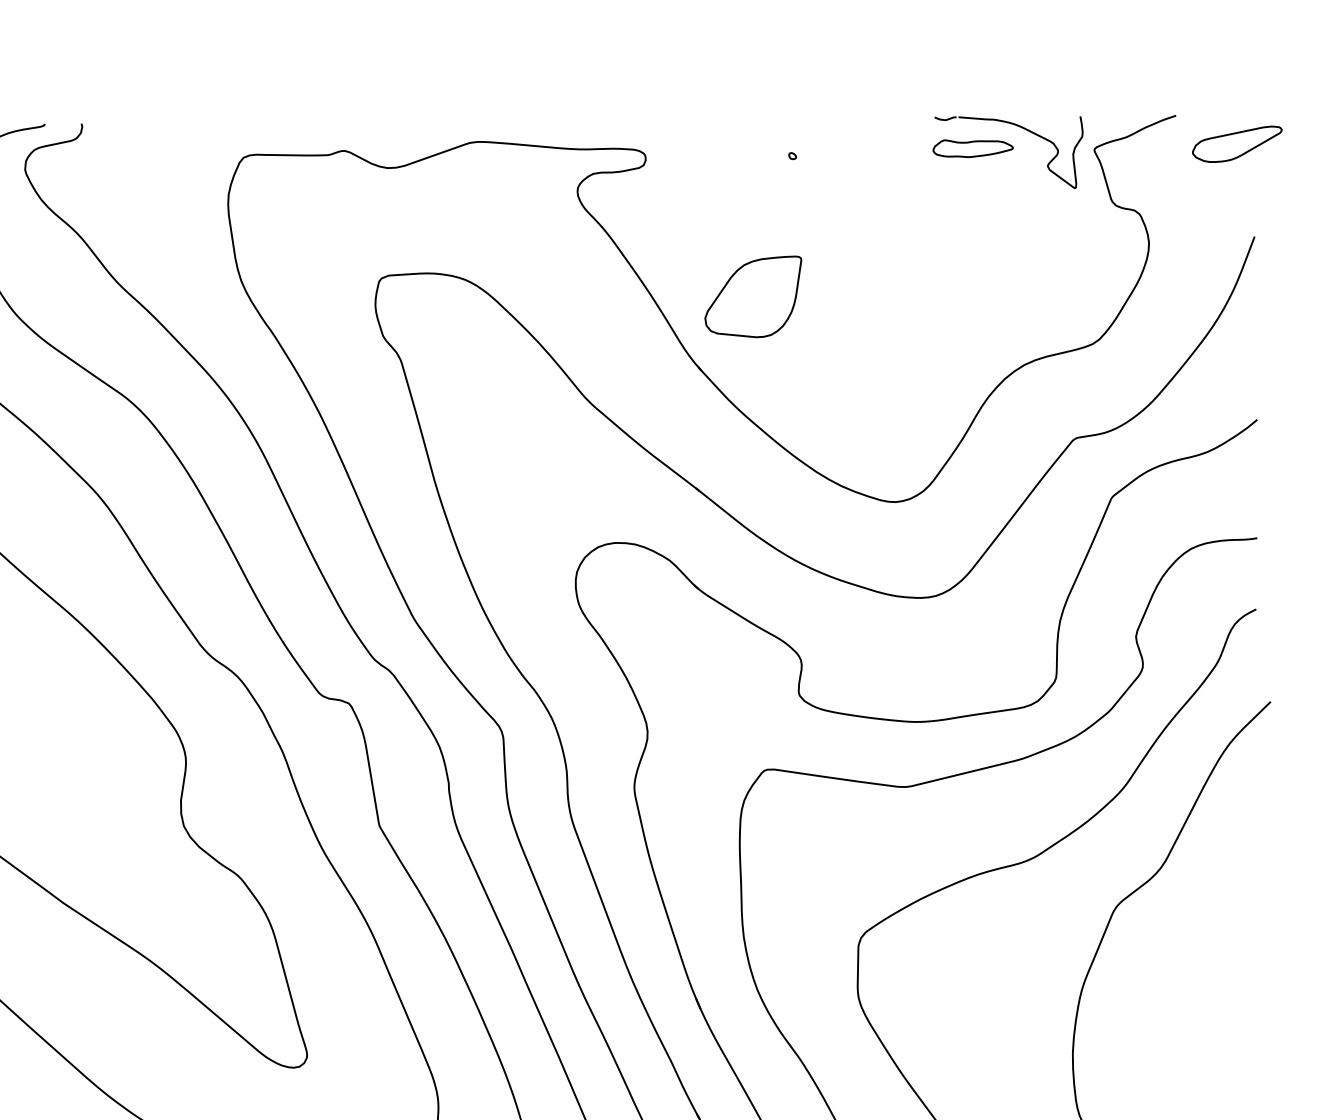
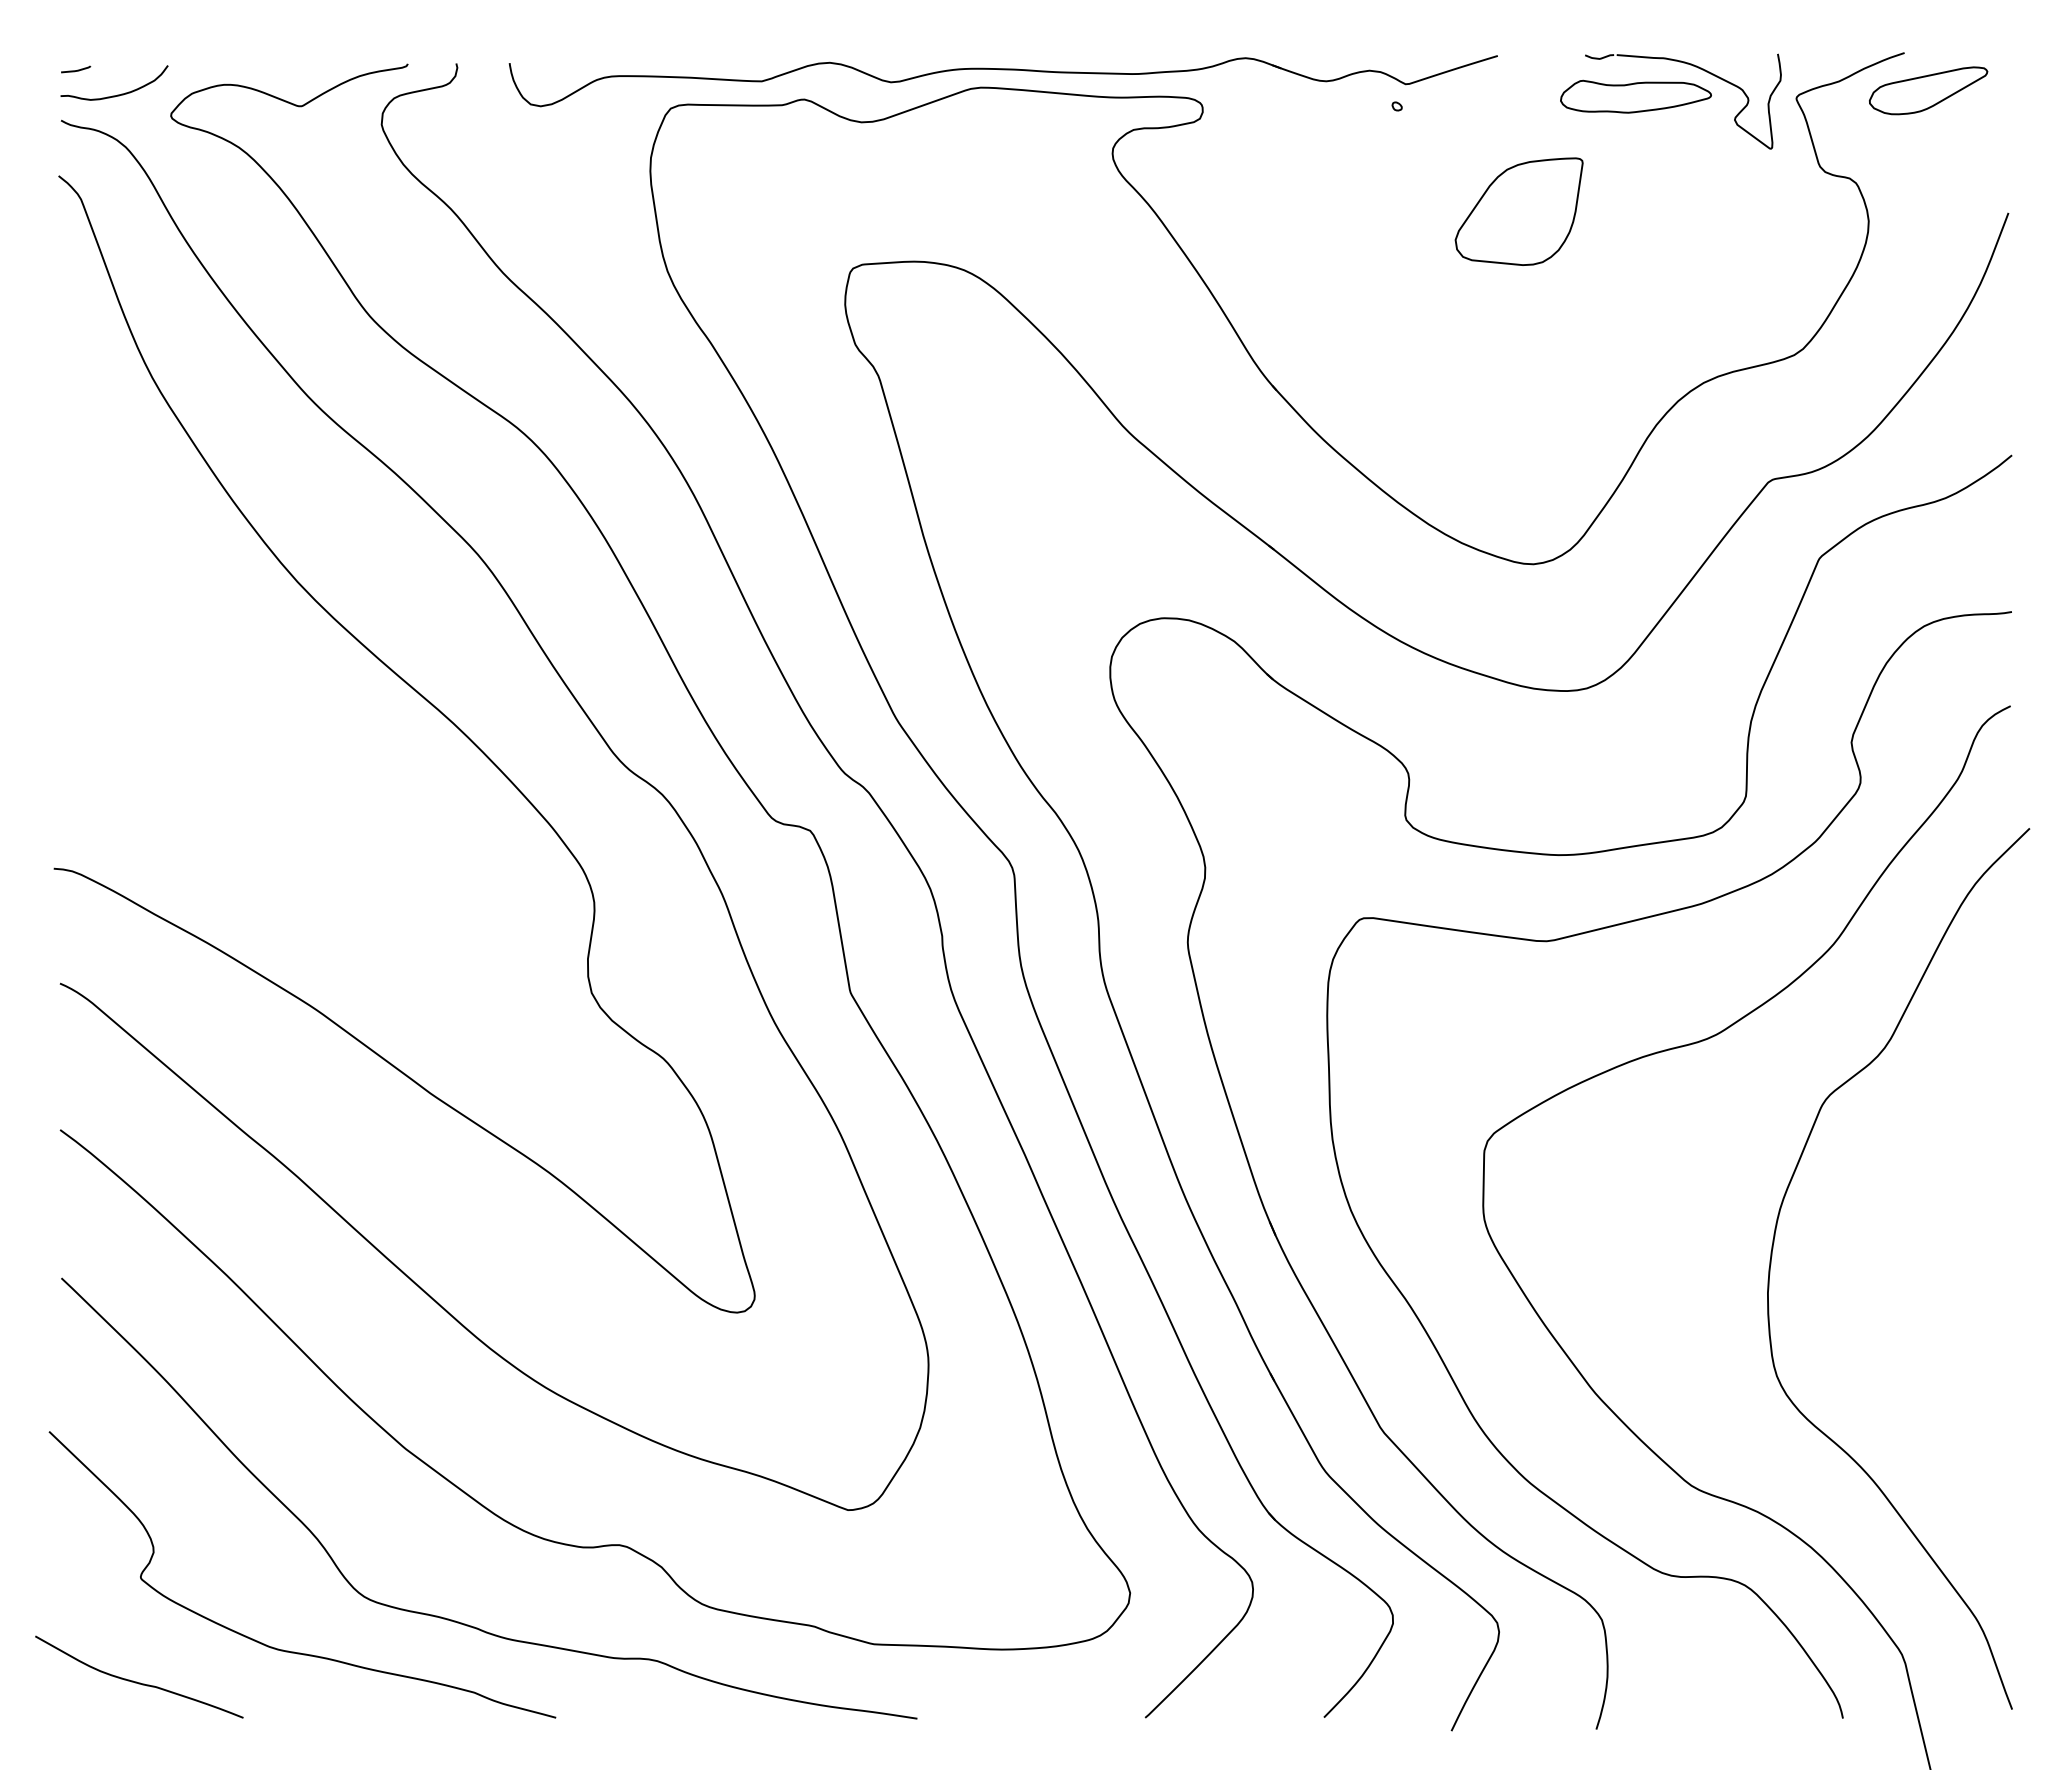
part: (494, 128) -> (1002, 70), added
part: (1237, 144) -> (1928, 90), moved
part: (972, 148) -> (1635, 96), size x1.43
part: (752, 296) -> (1518, 211), moved

